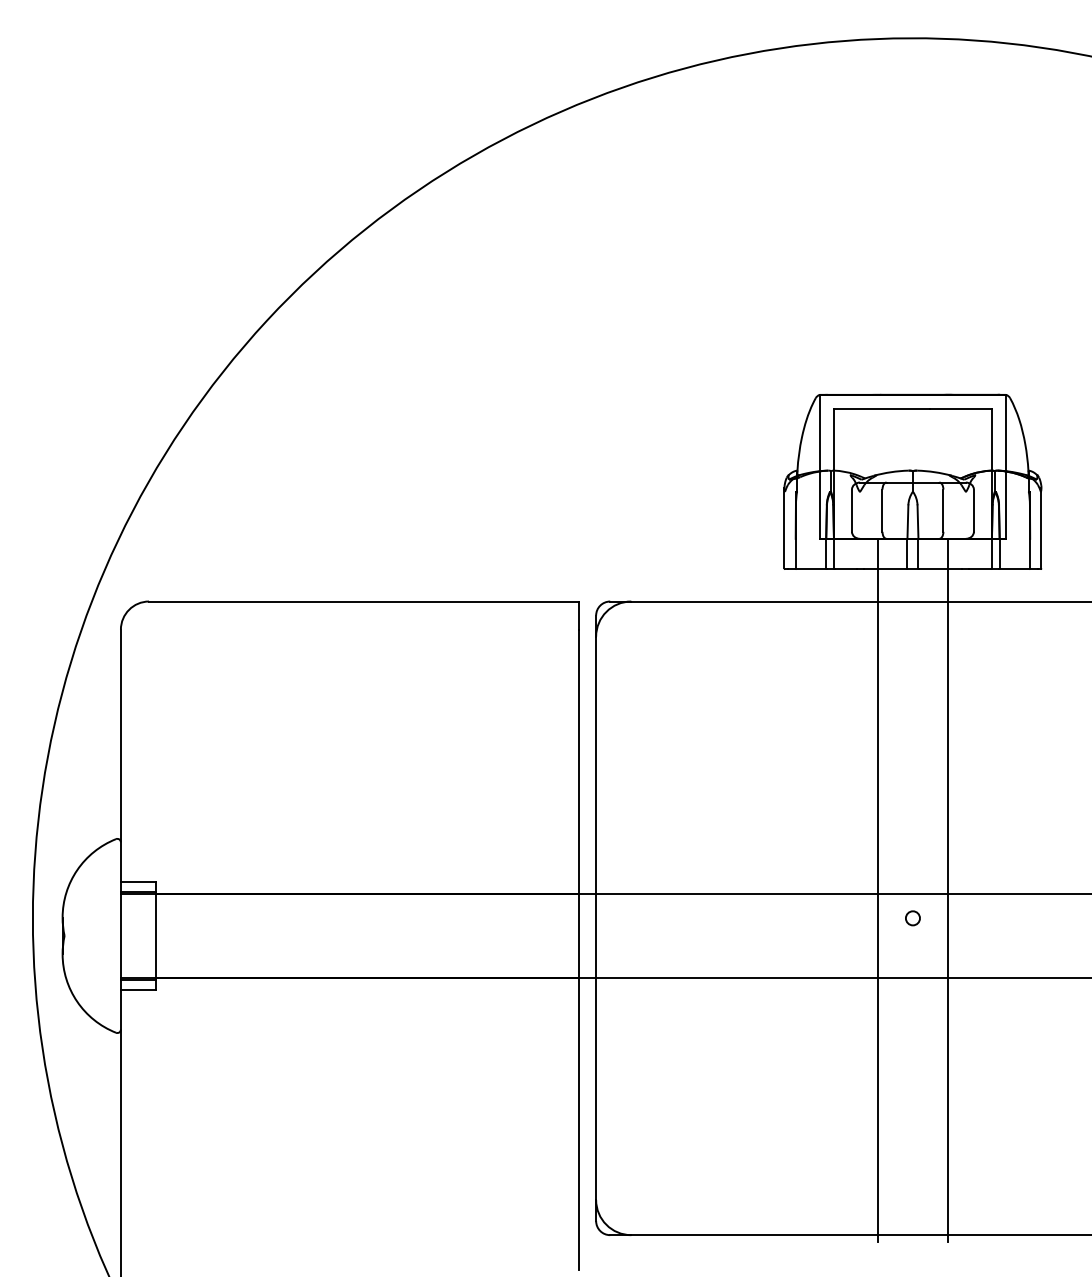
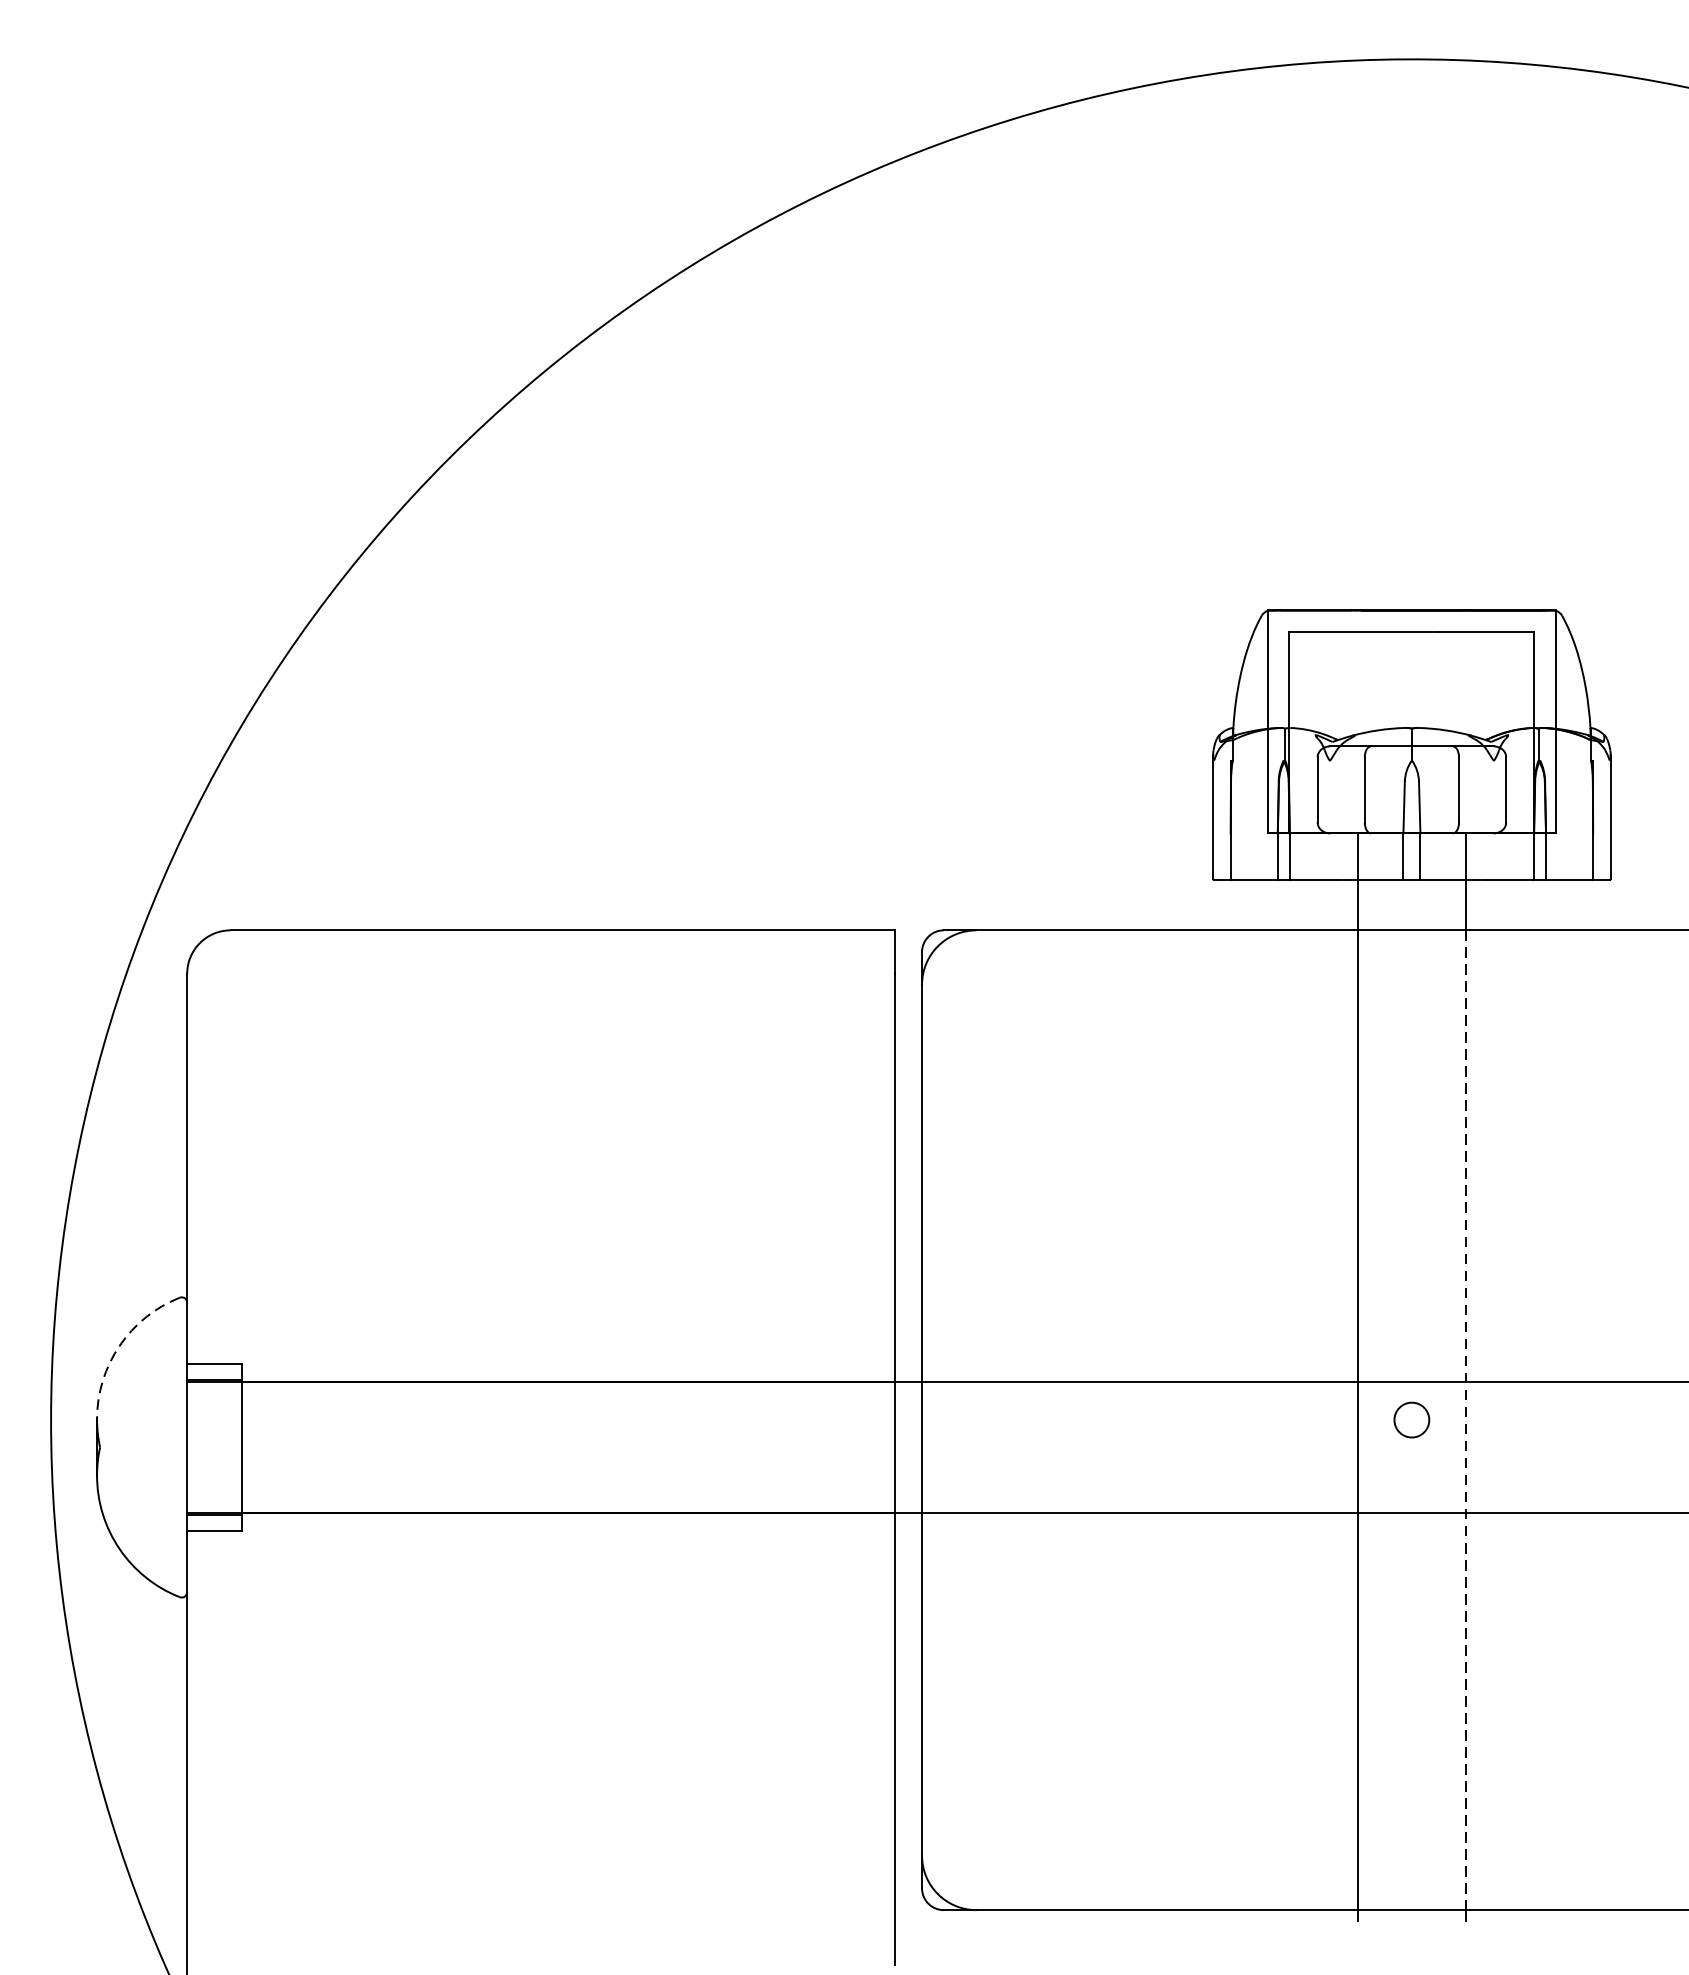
arc: (77, 870) -> (120, 1346), solid -> dashed
circle: (912, 918) -> (1411, 1420), size x1.6
line: (948, 918) -> (1466, 1420), solid -> dashed

